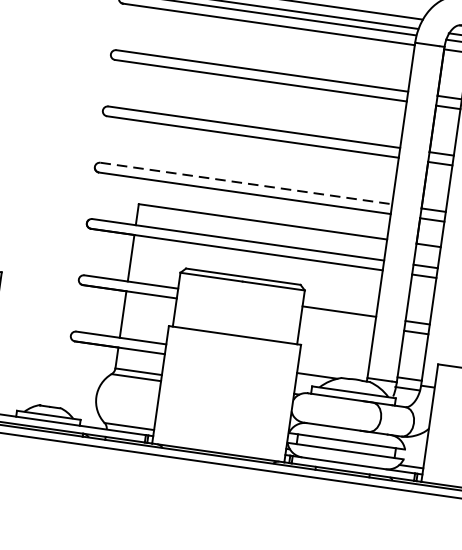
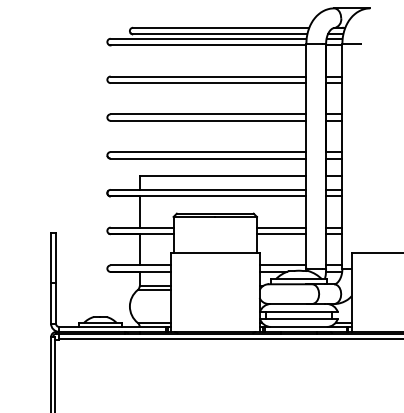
line: (246, 184) -> (208, 152), dashed -> solid
line: (337, 321) -> (281, 234), added
line: (332, 368) -> (282, 265), added

